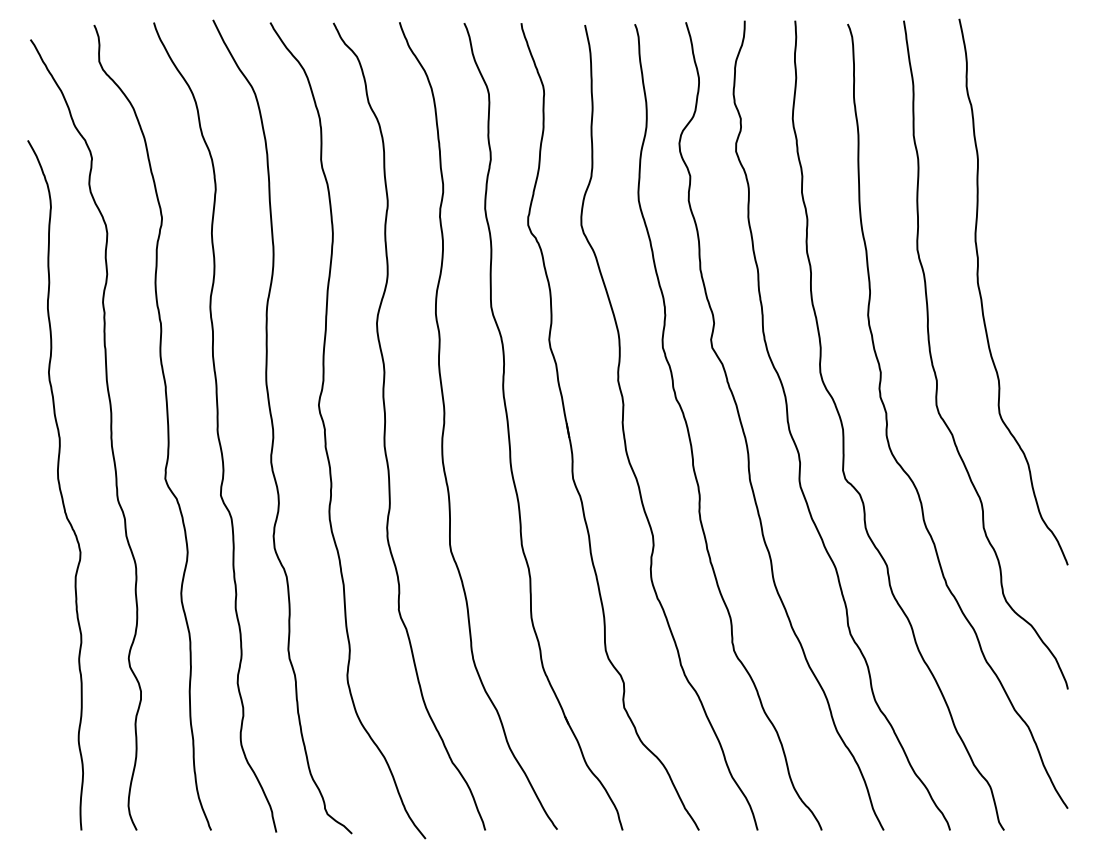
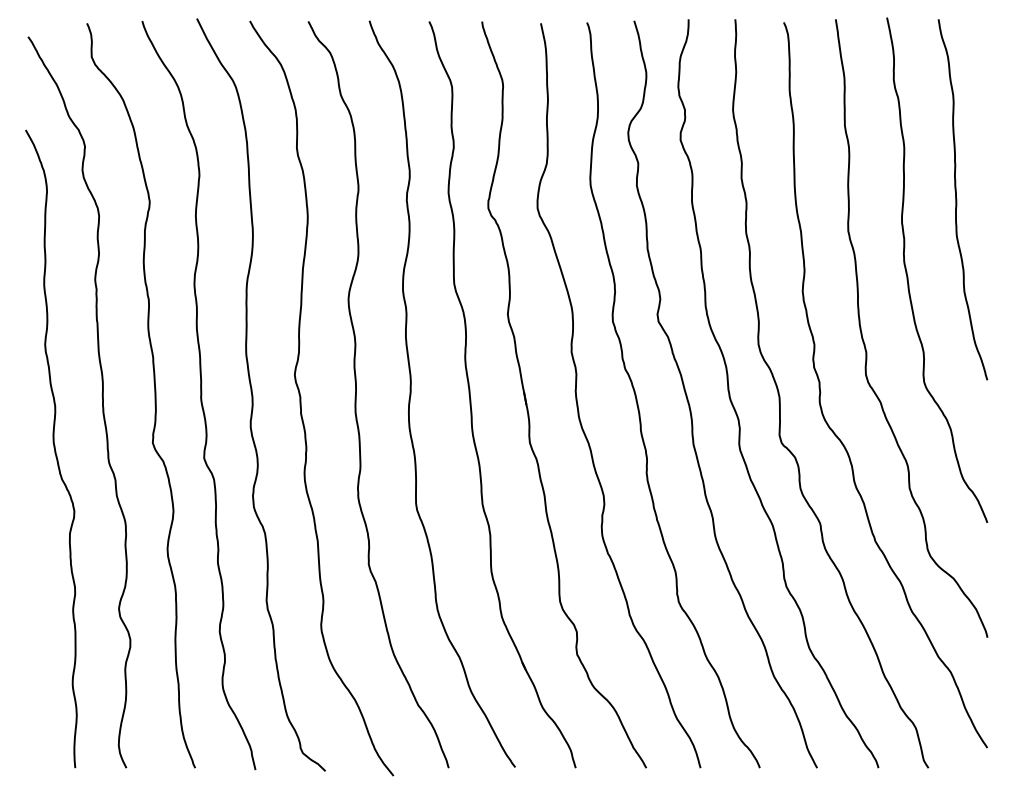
curve: (1035, 215) -> (957, 199), added

